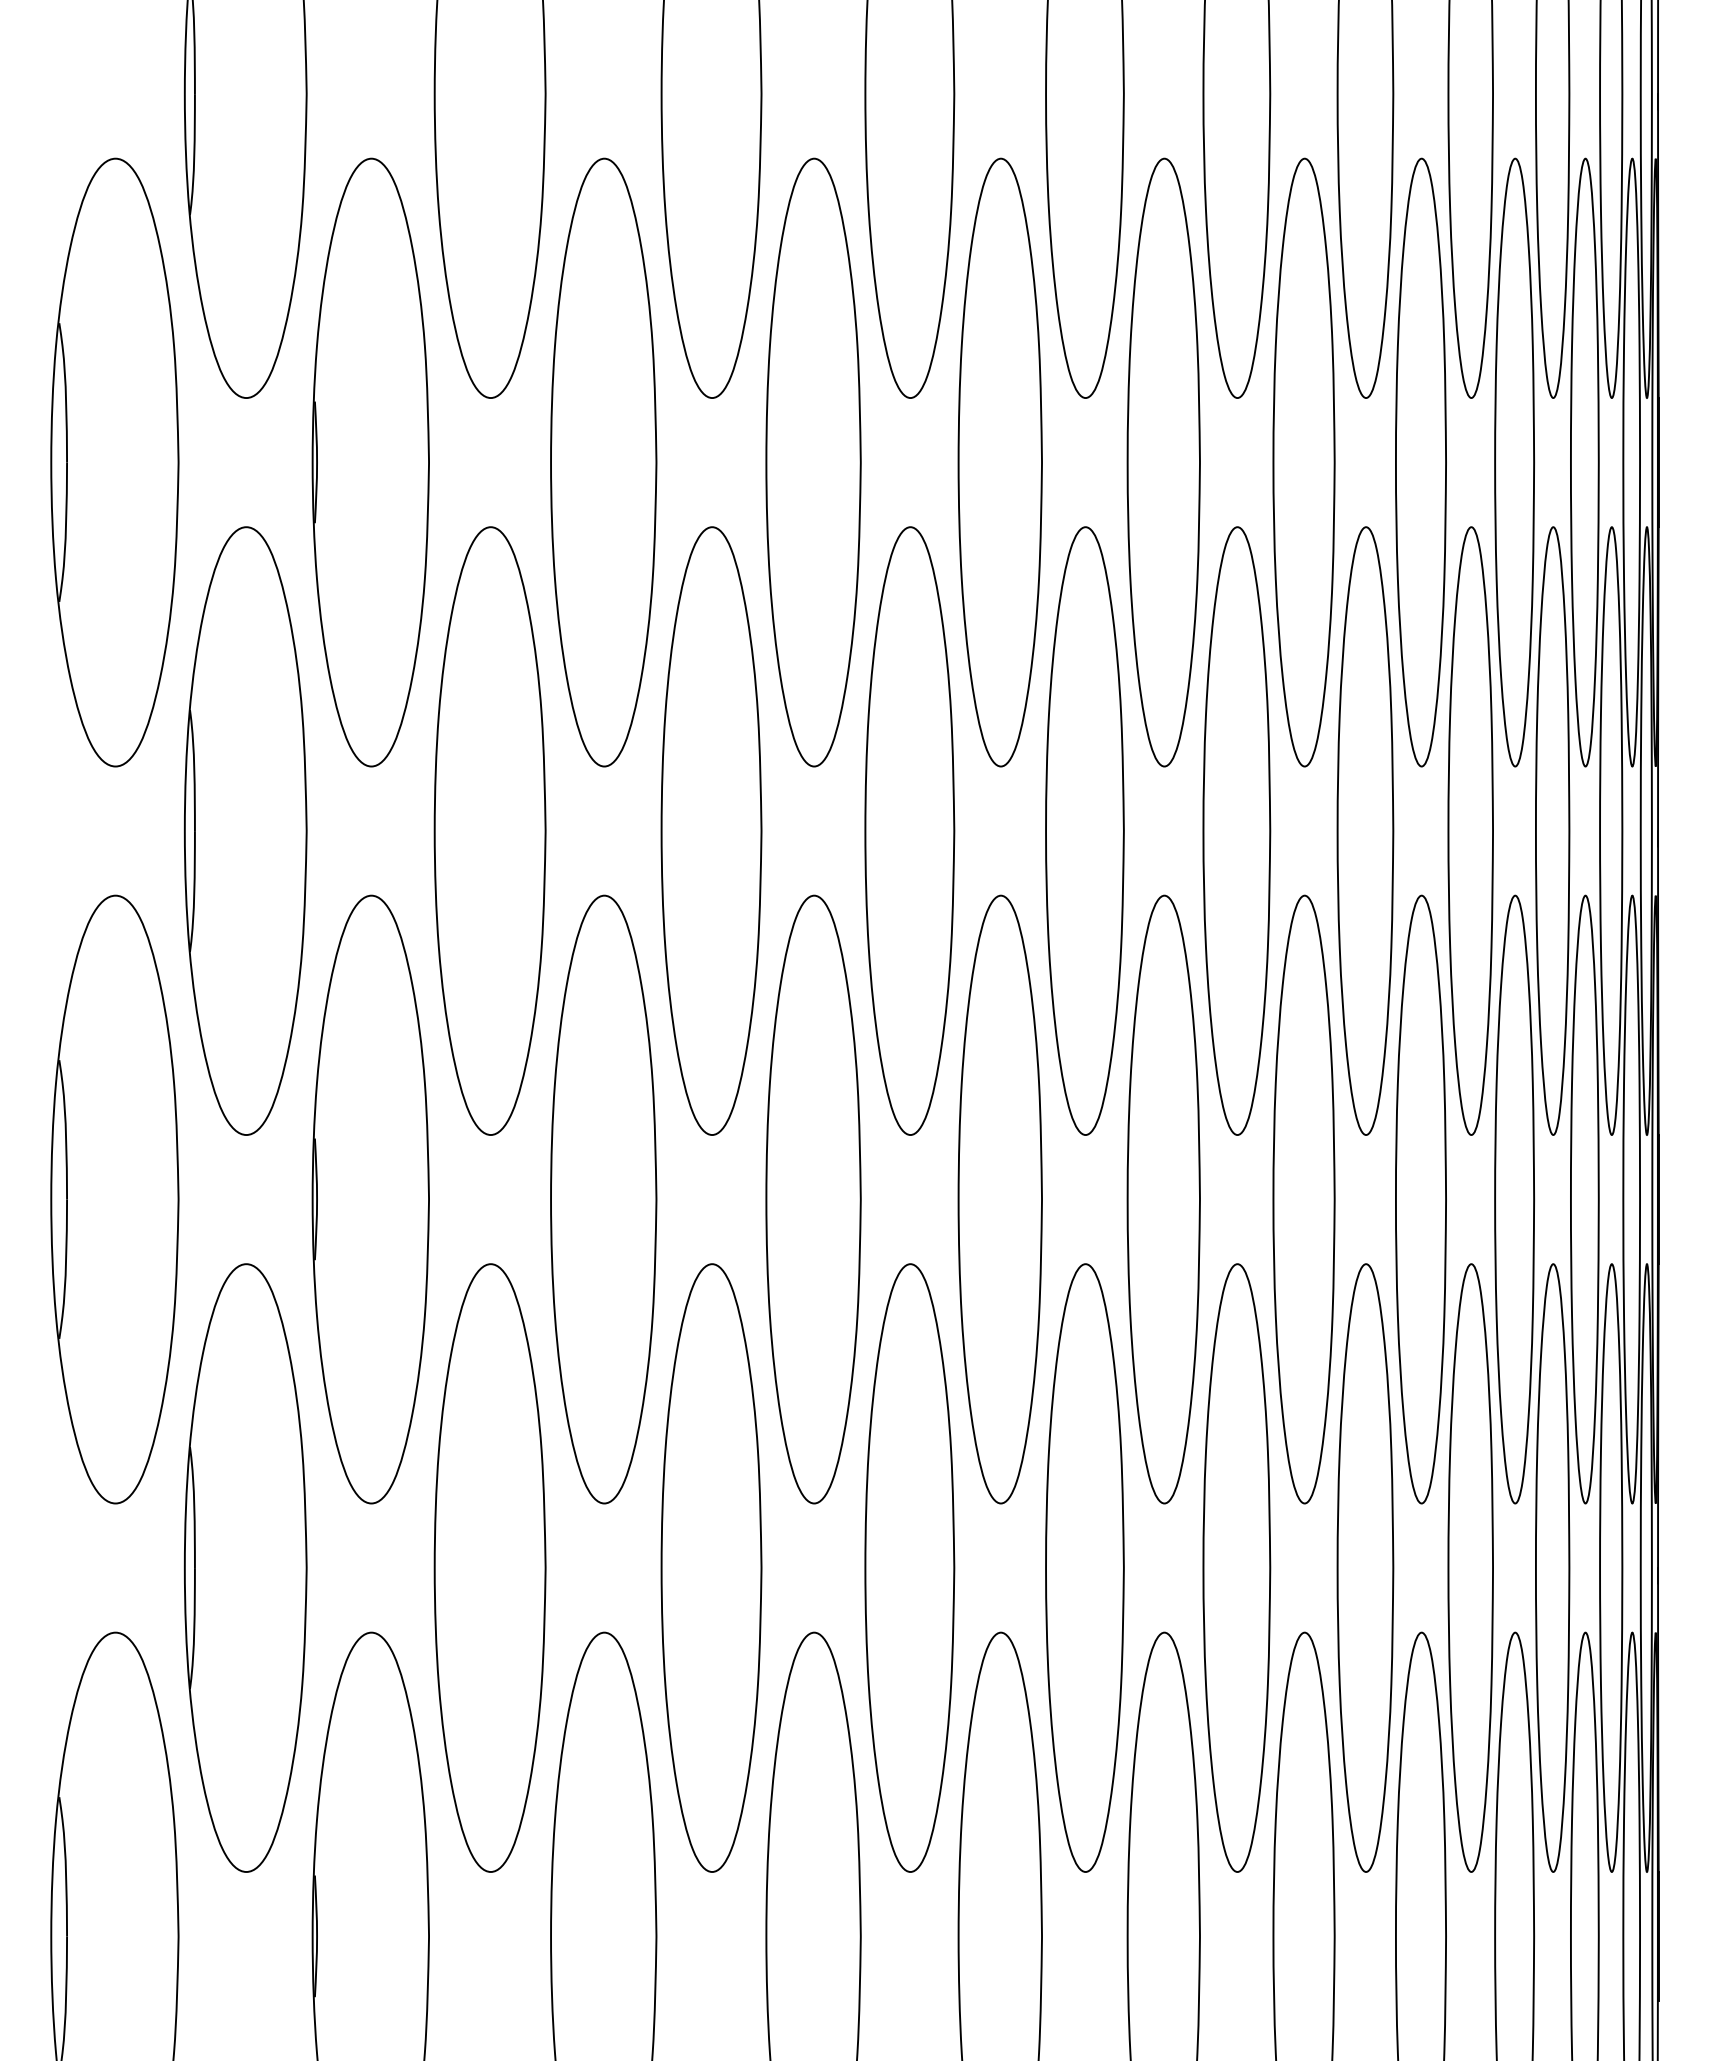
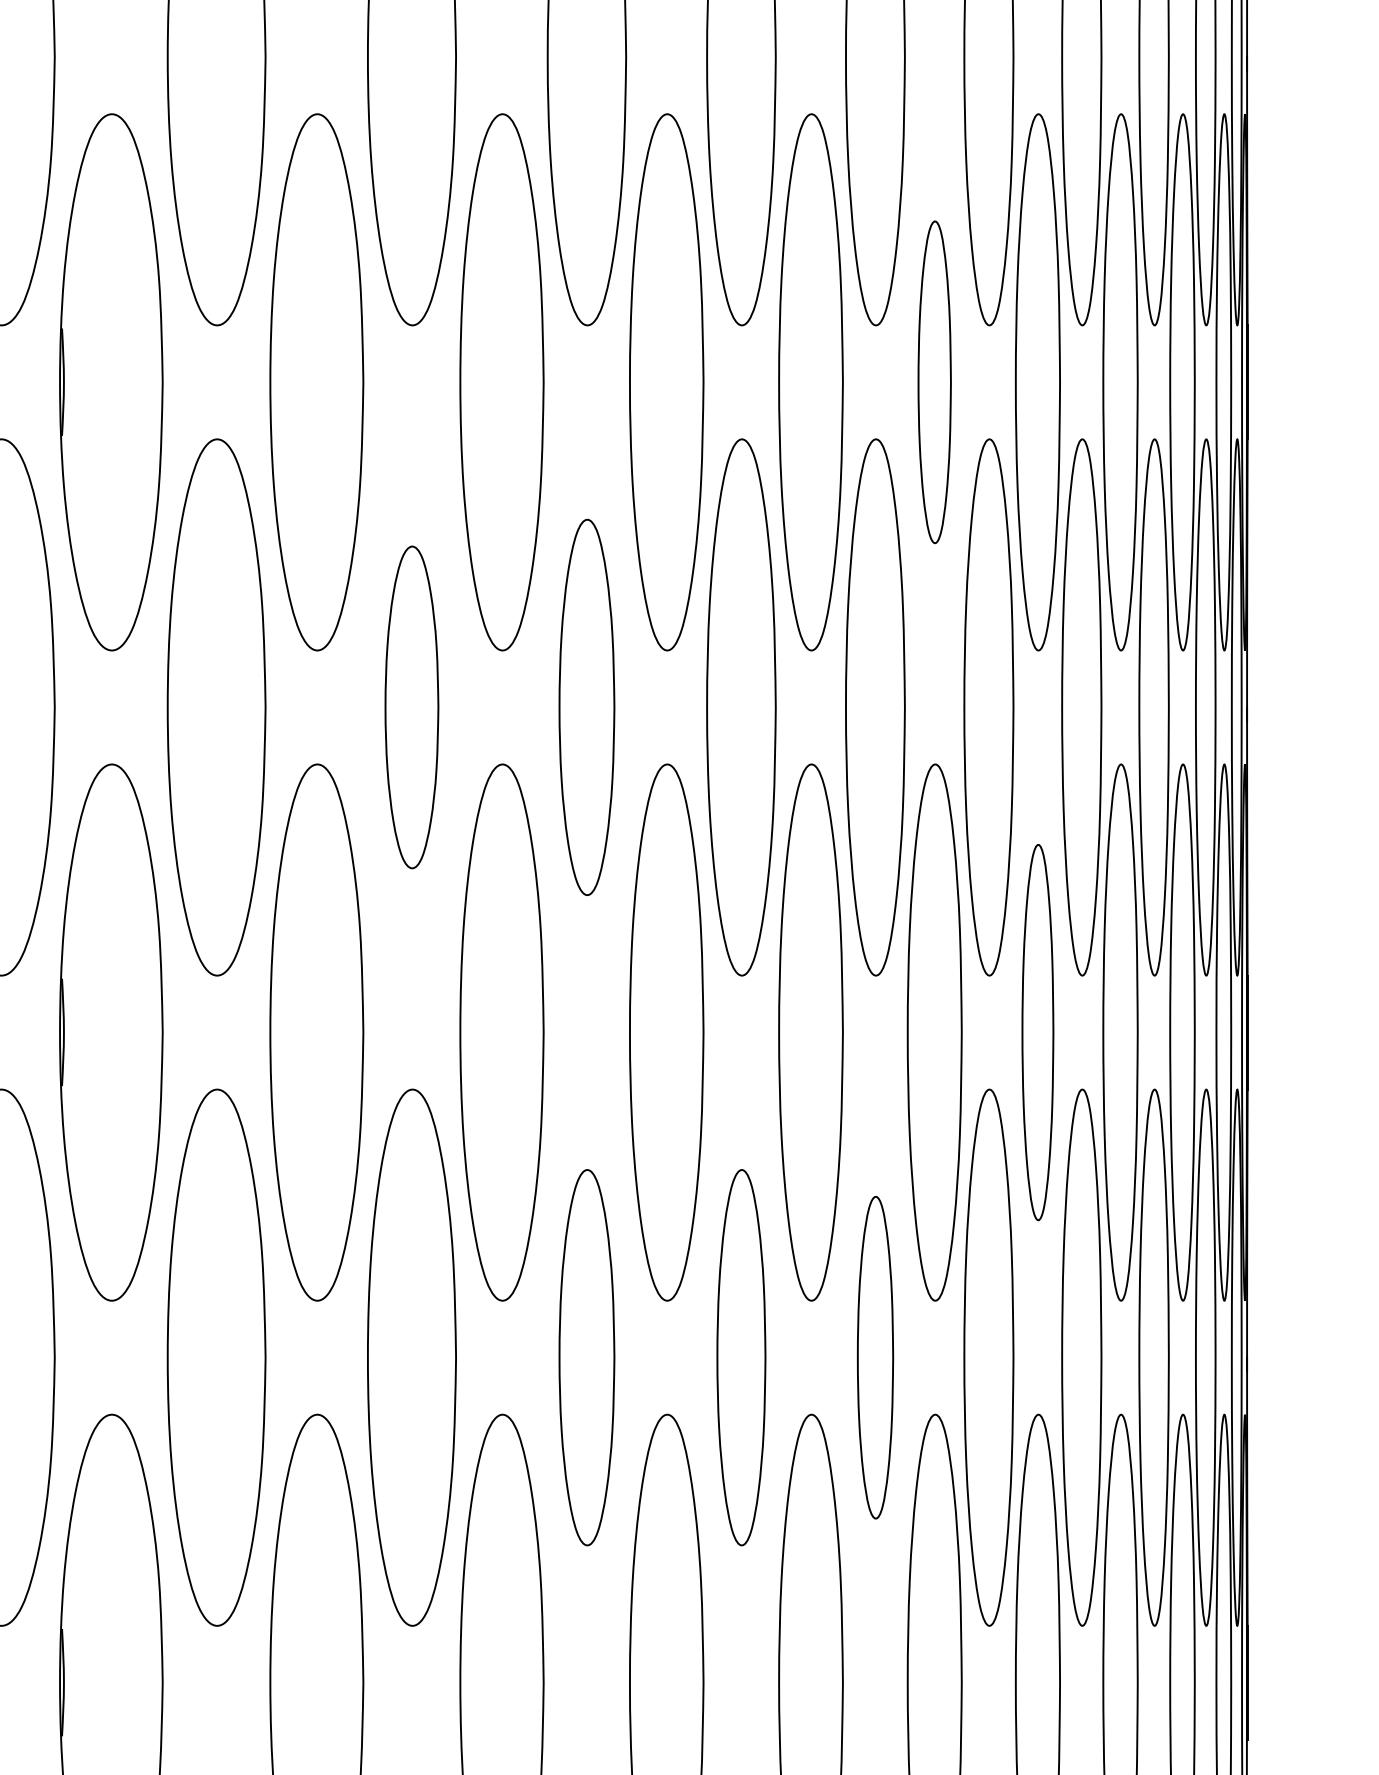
part: (1303, 462) -> (934, 382), size x0.6
part: (711, 830) -> (411, 706), size x0.6
part: (909, 830) -> (586, 706), size x0.7
part: (1420, 1199) -> (1037, 1032), size x0.7
part: (909, 1567) -> (586, 1357), size x0.7
part: (1084, 1567) -> (741, 1357), size x0.7
part: (1236, 1567) -> (875, 1357), size x0.6

